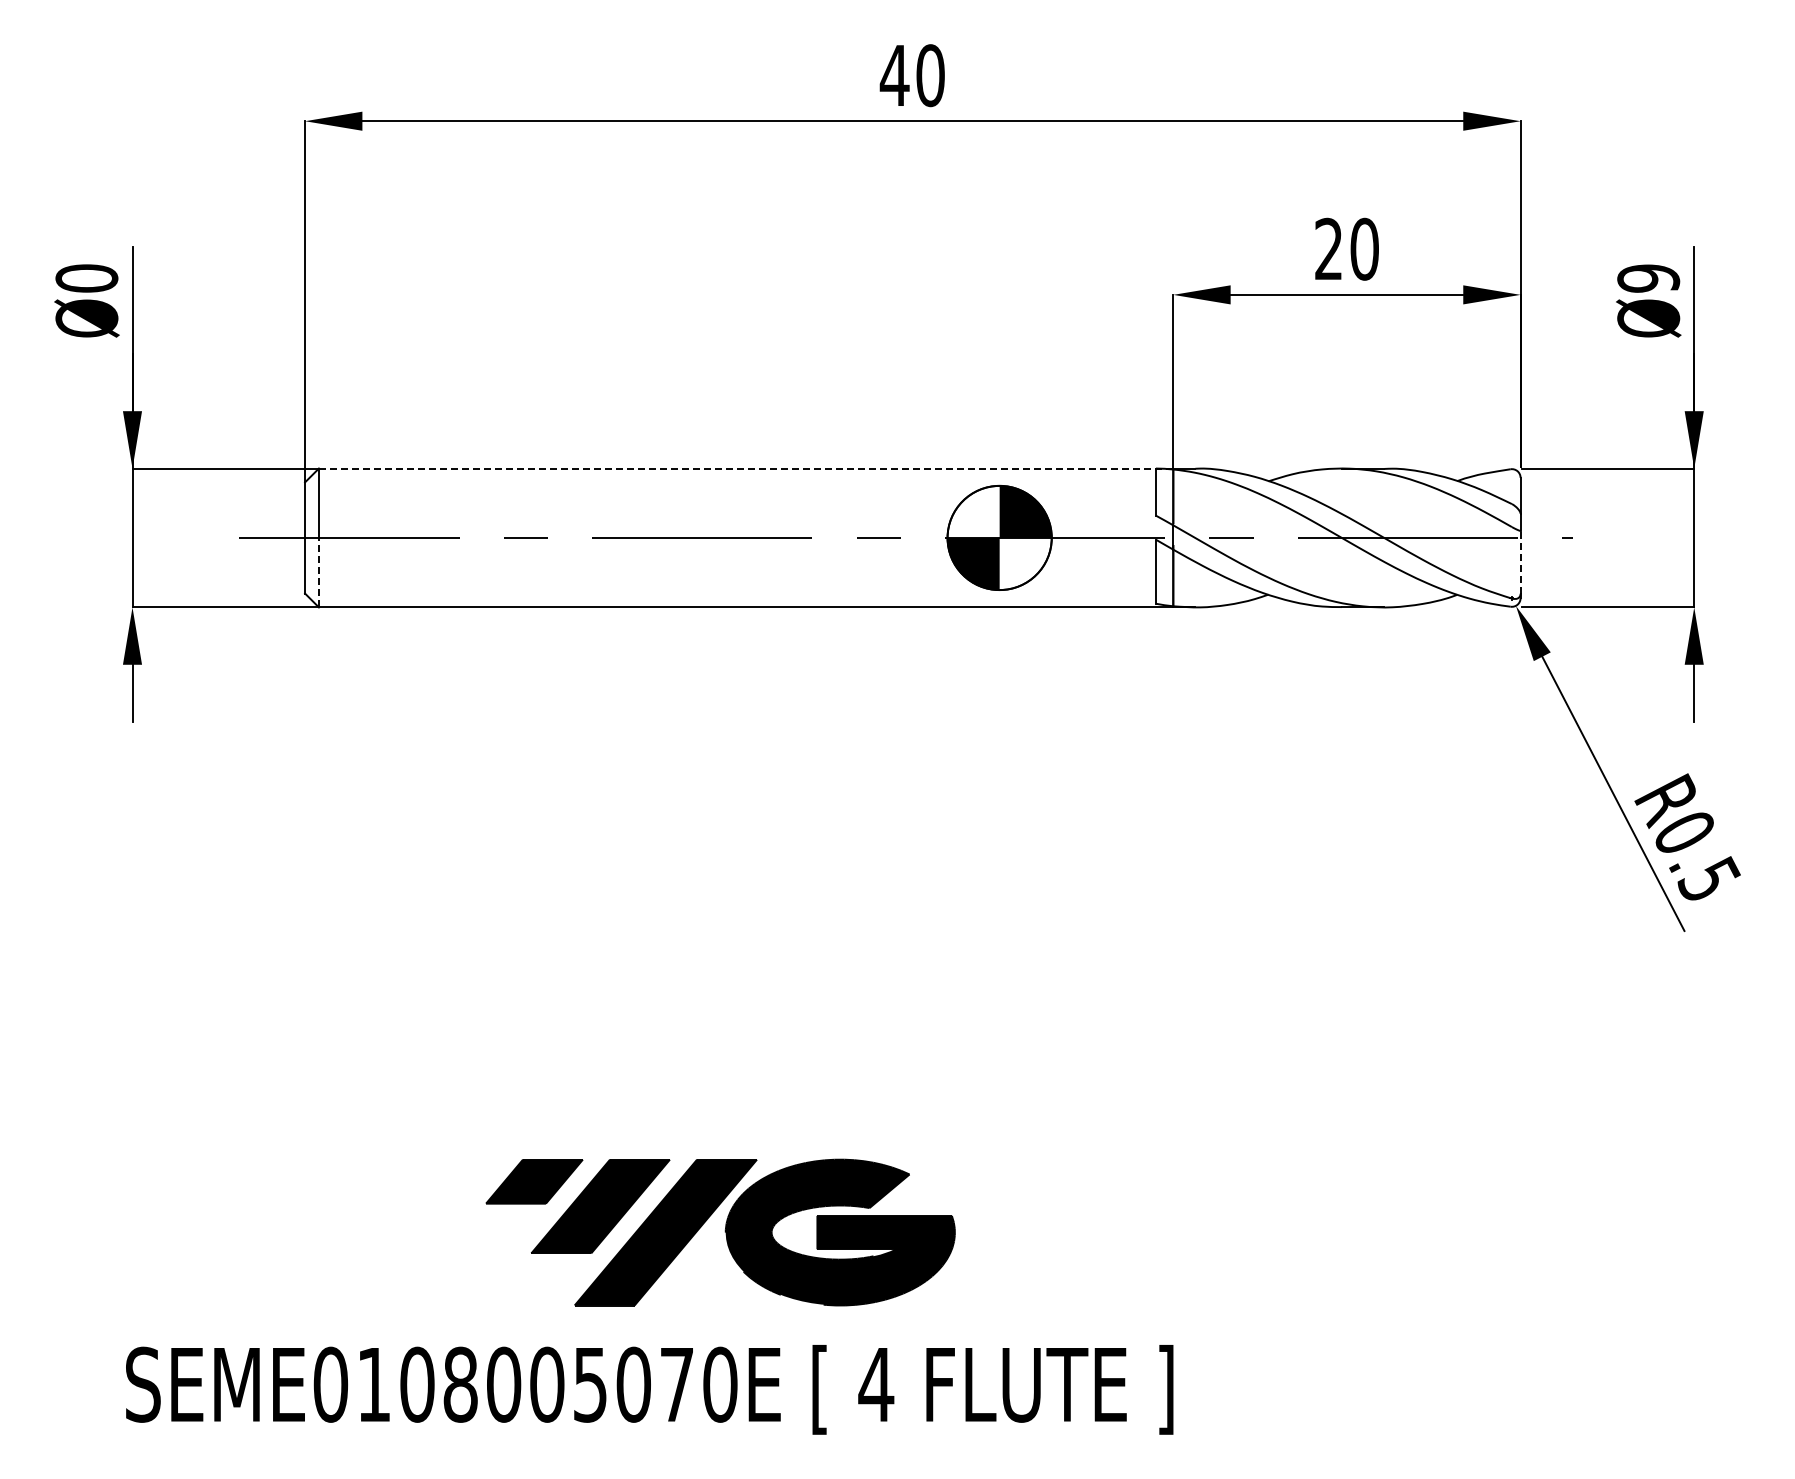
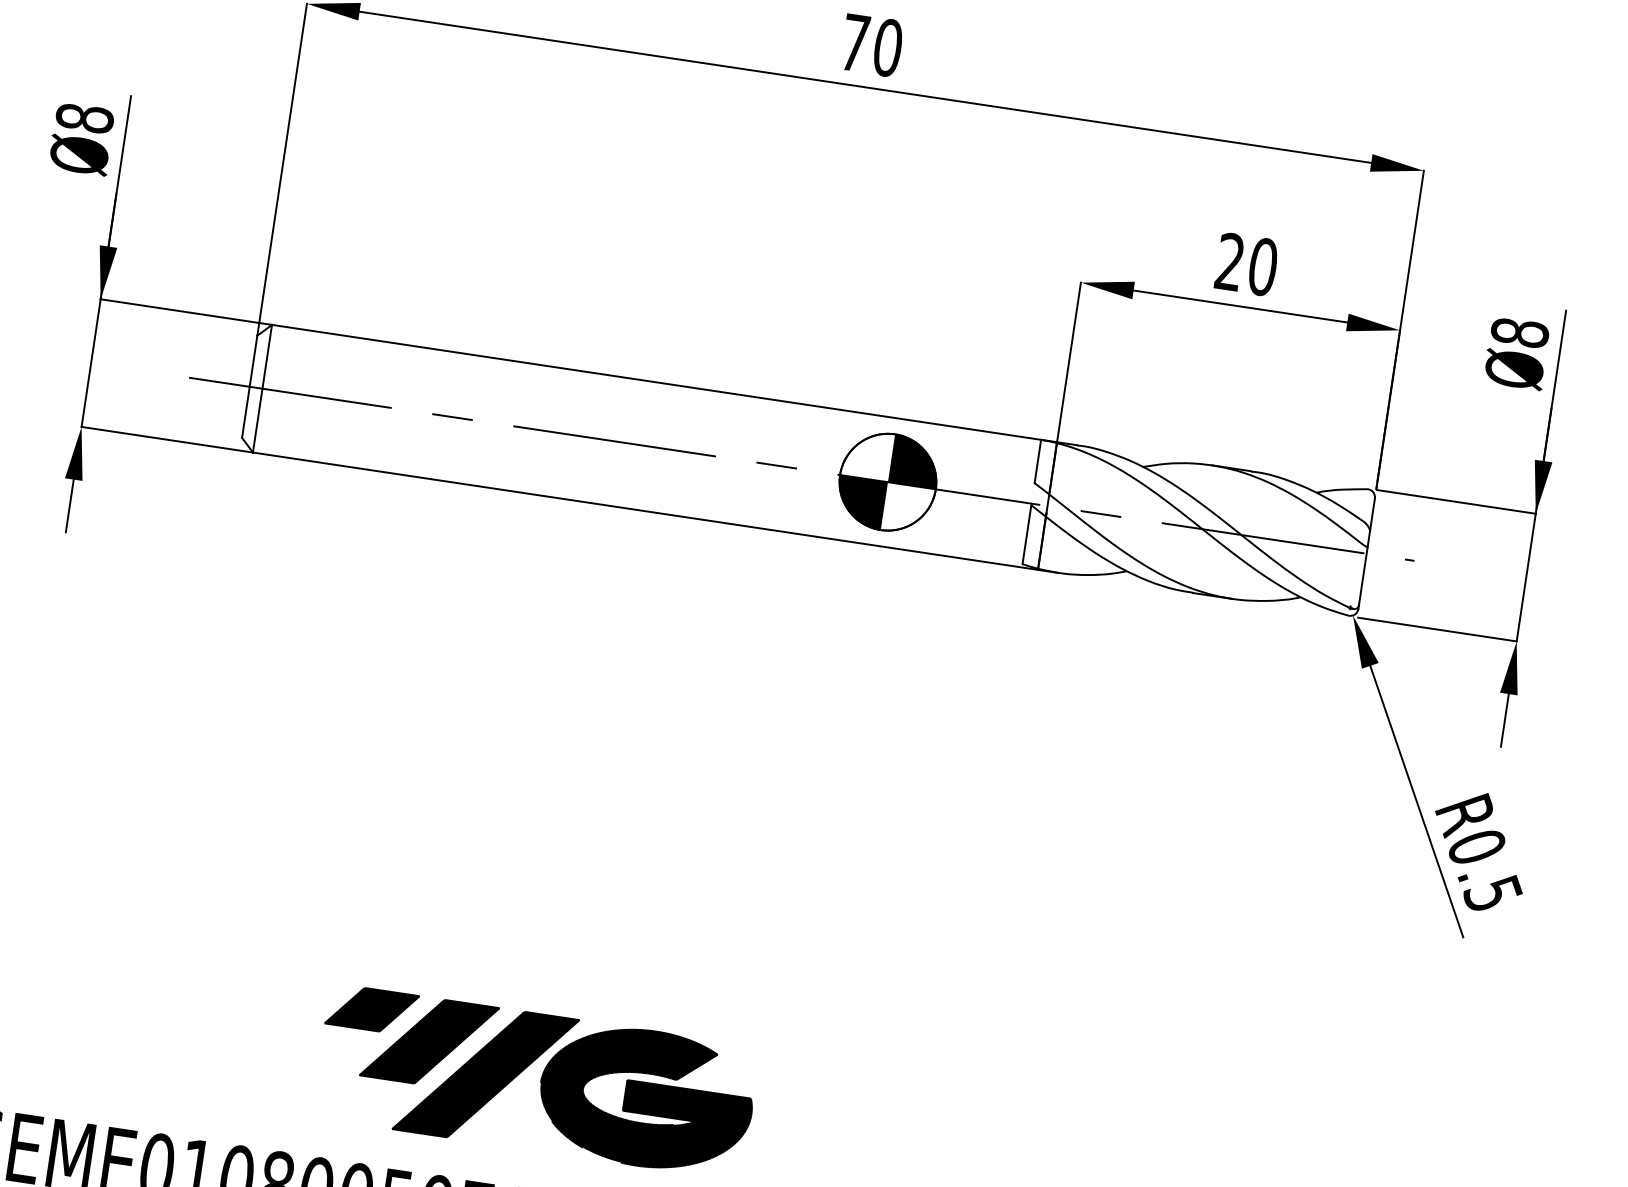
text: (894, 75) -> (854, 42), 40 -> 70
text: (86, 278) -> (84, 118), Ø0 -> Ø8
text: (1648, 278) -> (1519, 332), Ø9 -> Ø8
line: (745, 468) -> (663, 383), dashed -> solid
line: (1520, 561) -> (1363, 575), dashed -> solid
line: (318, 572) -> (257, 420), dashed -> solid

